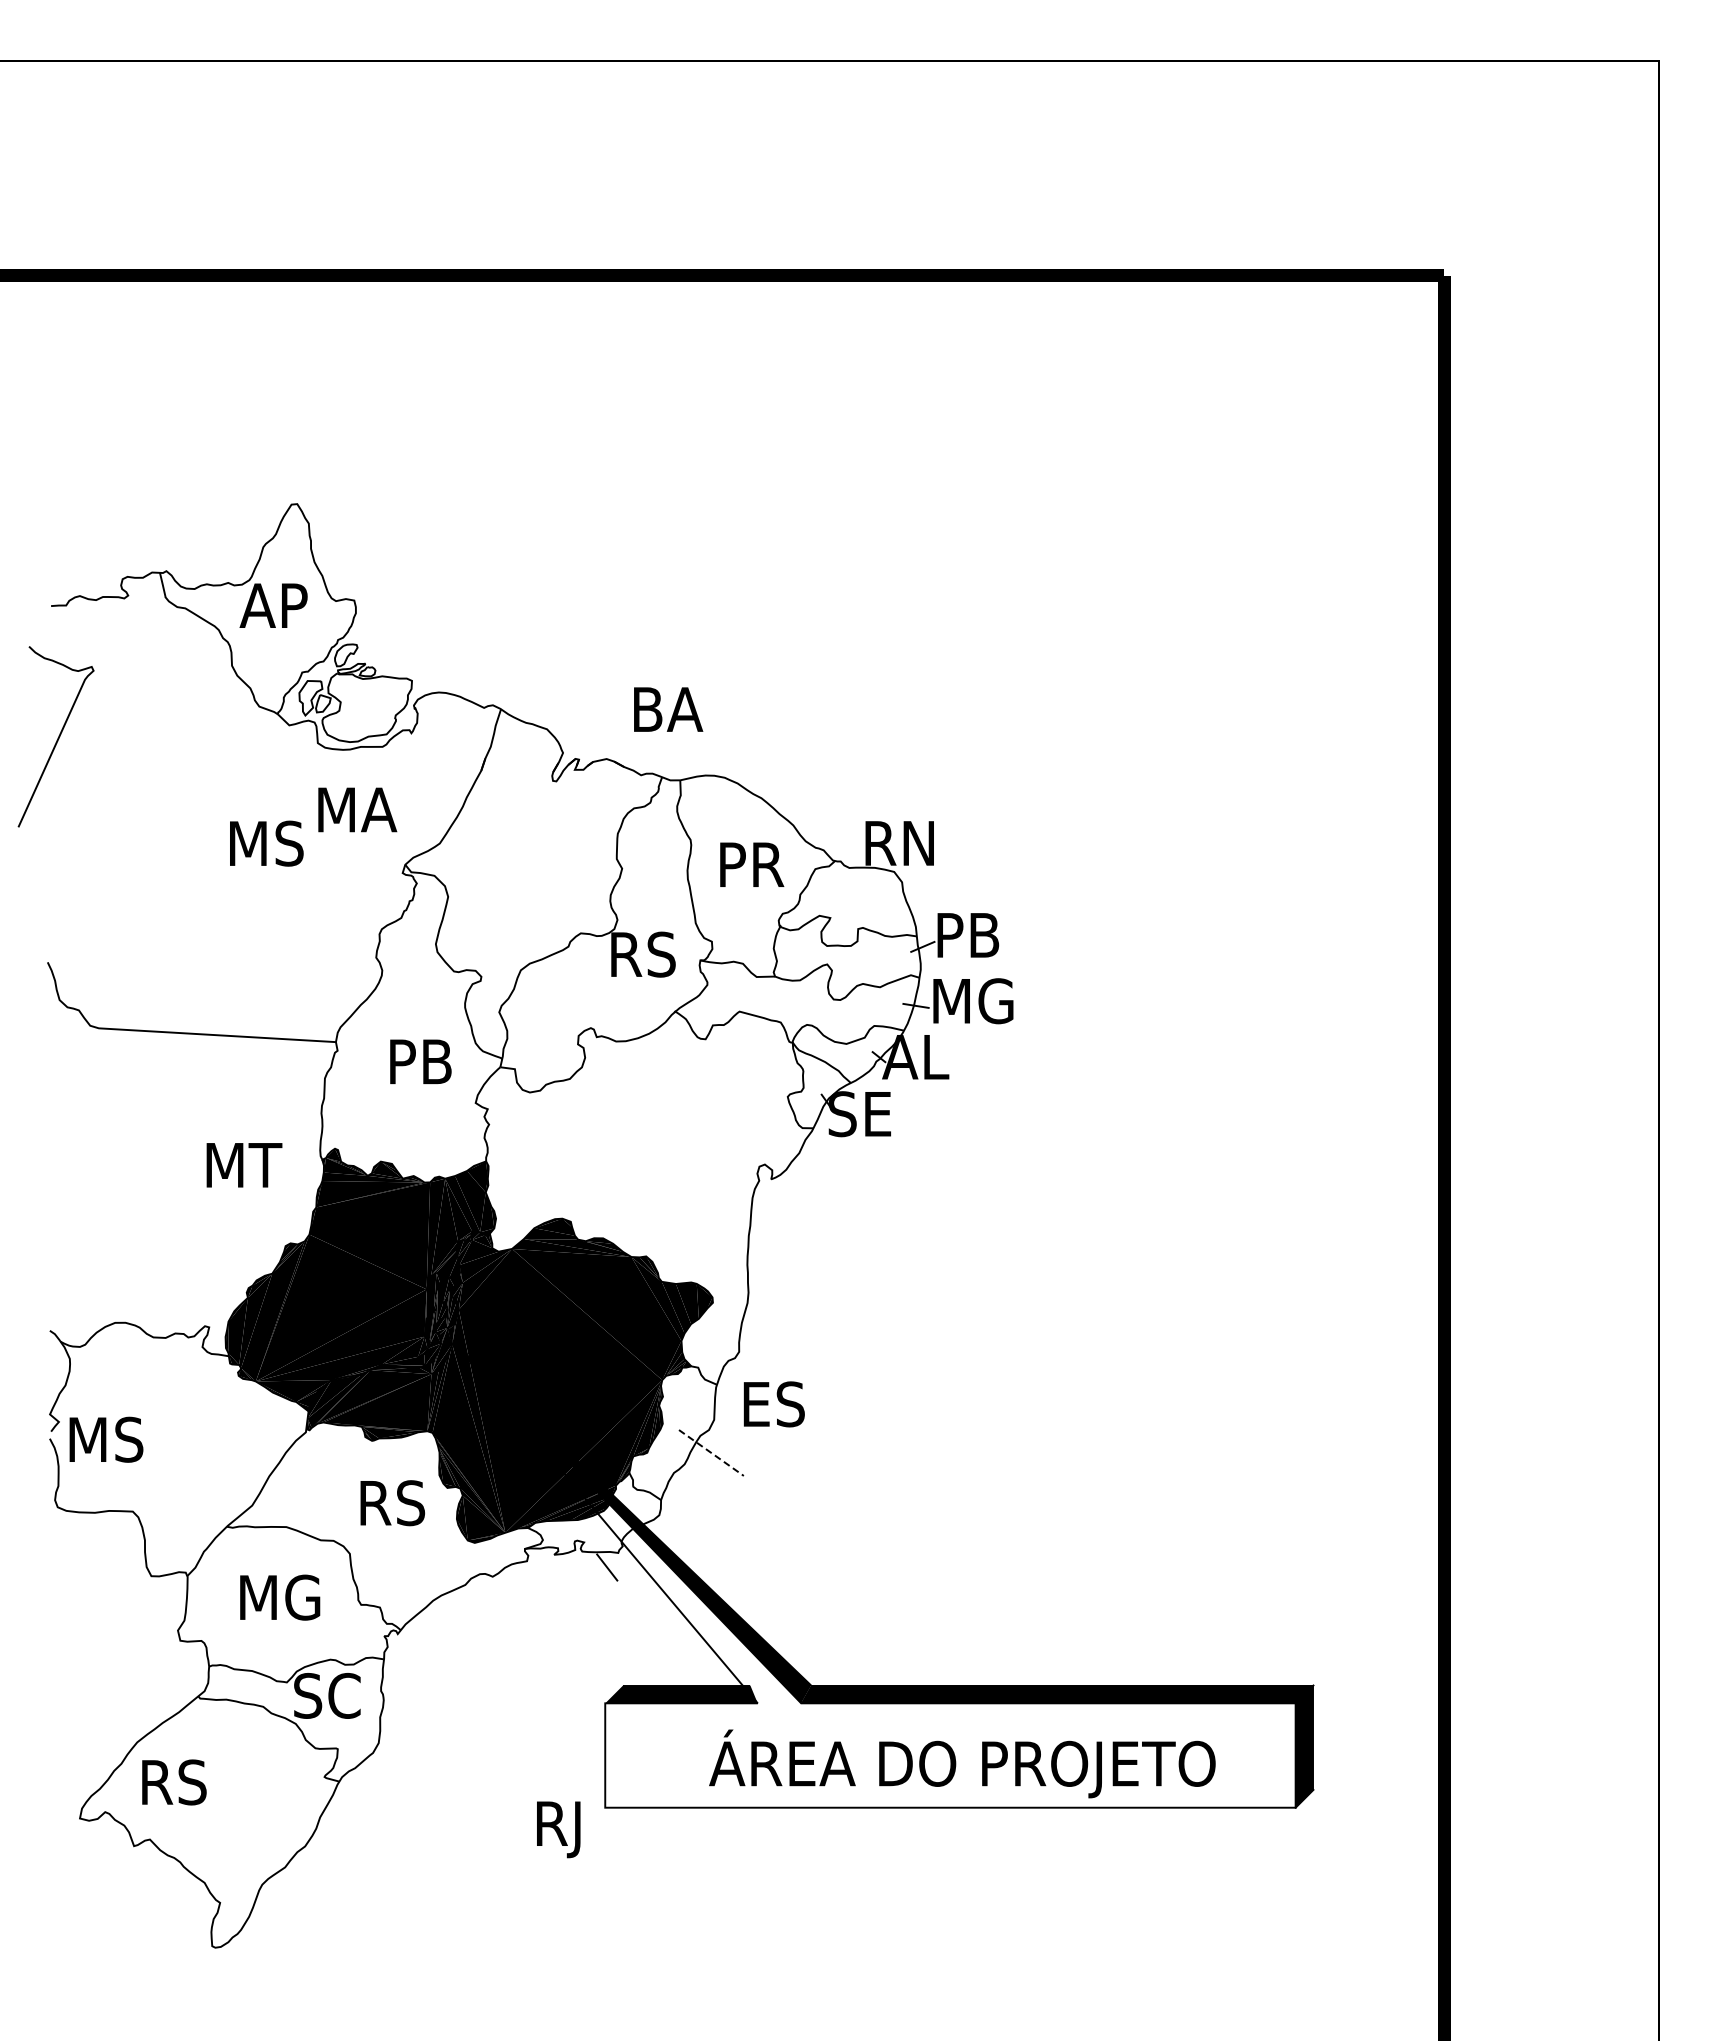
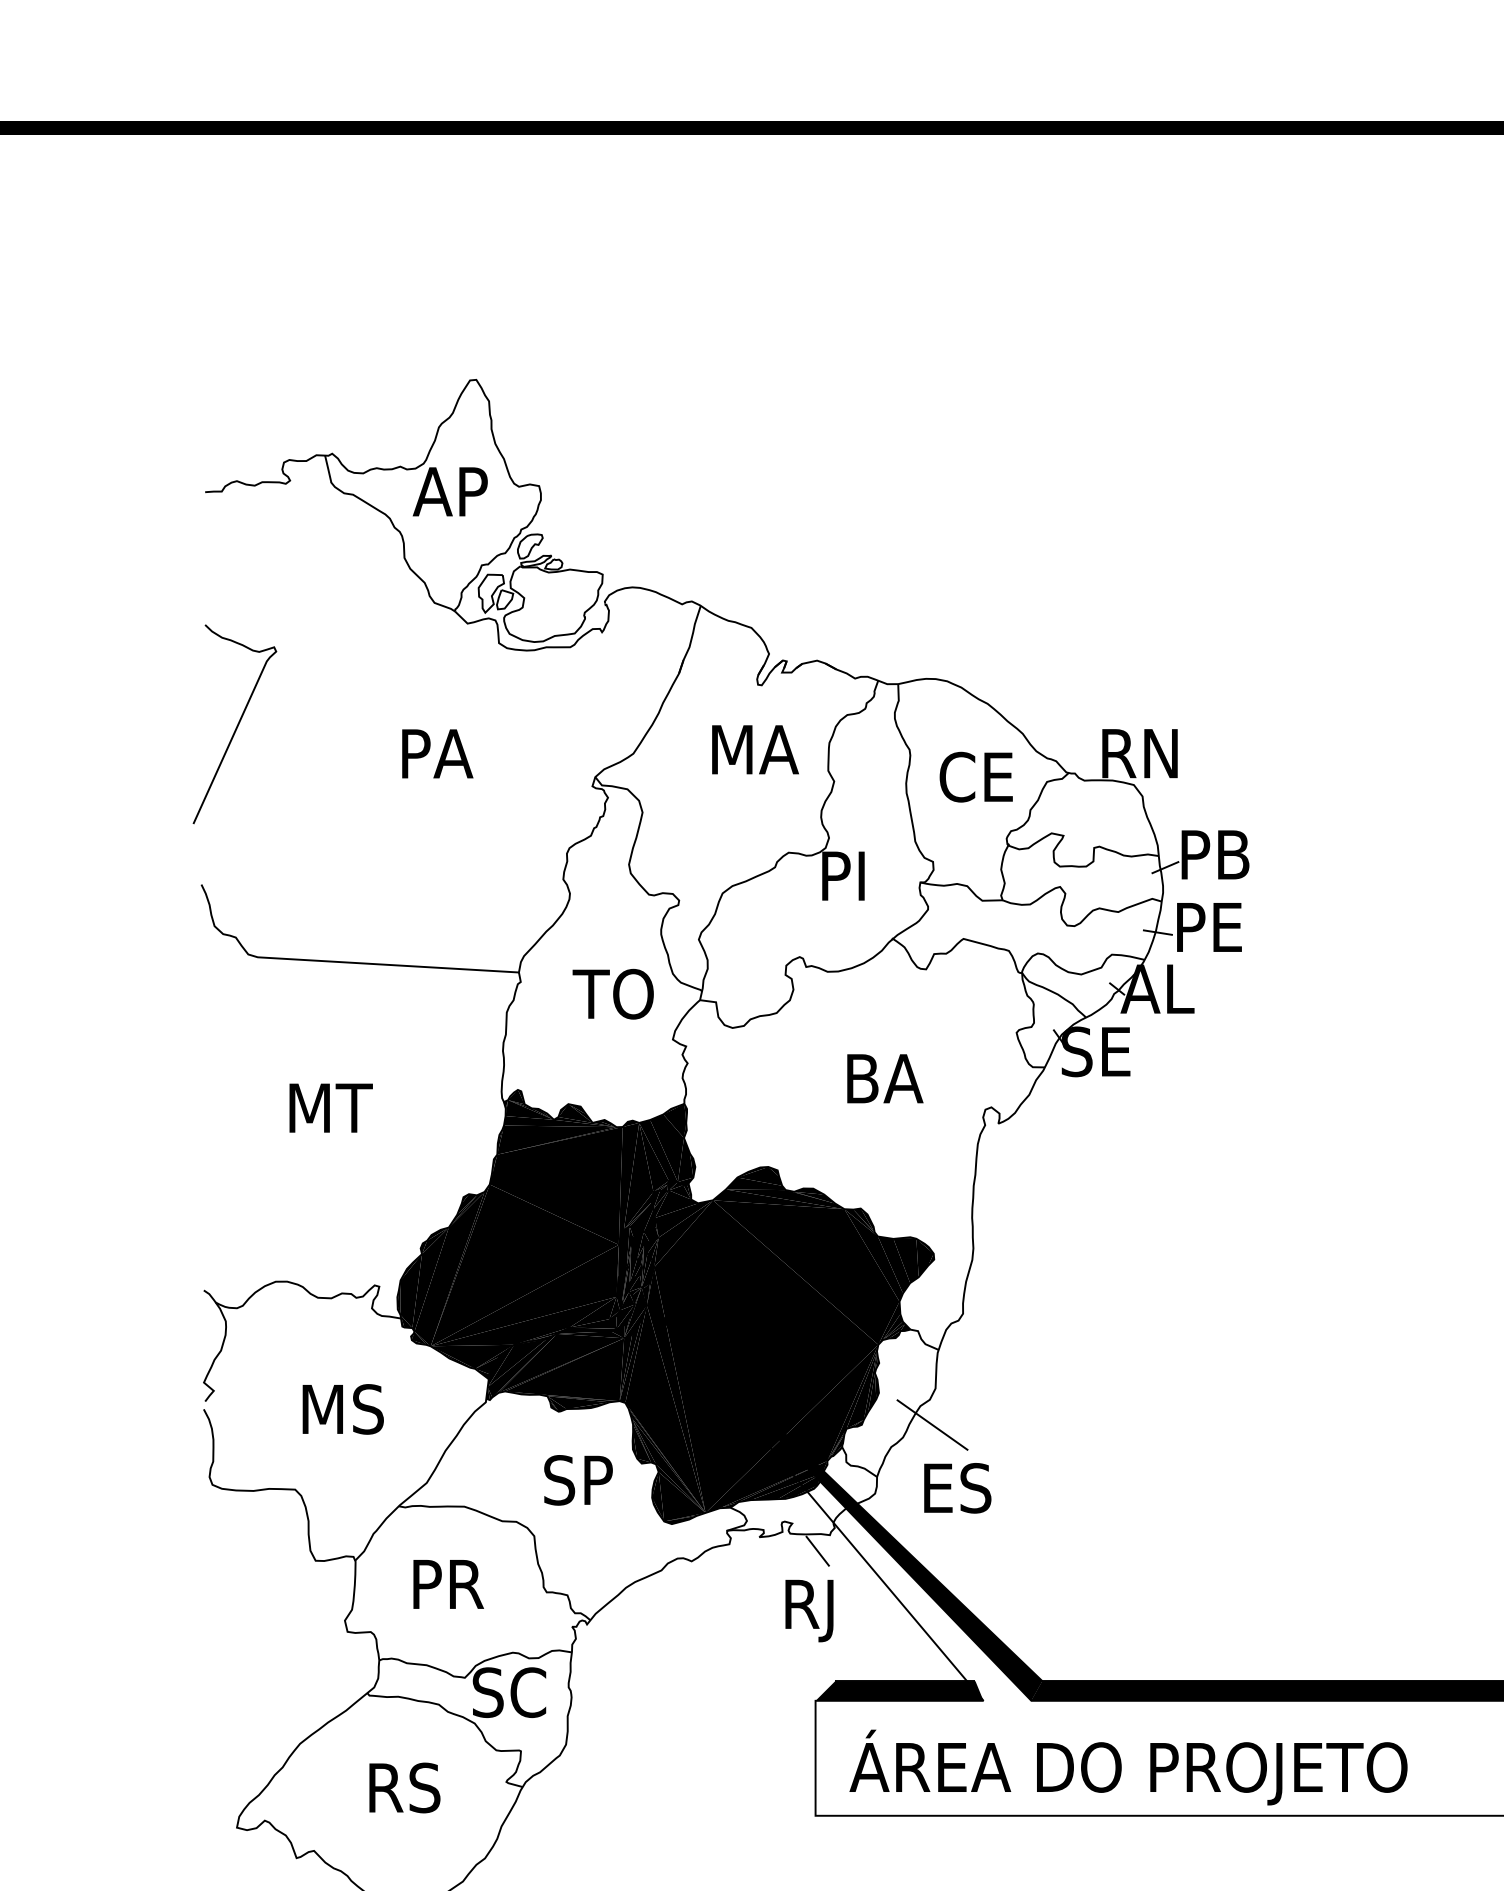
text: (668, 709) -> (885, 1078), moved
curve: (57, 738) -> (236, 726), moved
text: (357, 809) -> (755, 749), moved
text: (269, 843) -> (445, 753), MS -> PA
text: (751, 864) -> (976, 776), PR -> CE
text: (645, 954) -> (859, 875), RS -> PI
text: (975, 1001) -> (1223, 927), MG -> PE
text: (421, 1061) -> (613, 993), PB -> TO
text: (244, 1165) -> (331, 1108), moved
text: (773, 1404) -> (956, 1488), moved
text: (106, 1439) -> (343, 1409), moved
line: (711, 1452) -> (932, 1424), dashed -> solid
text: (391, 1503) -> (580, 1480), RS -> SP
text: (282, 1597) -> (460, 1584), MG -> PR
text: (962, 1763) -> (1128, 1767), moved
text: (174, 1782) -> (404, 1788), moved
text: (558, 1829) -> (809, 1610), moved

